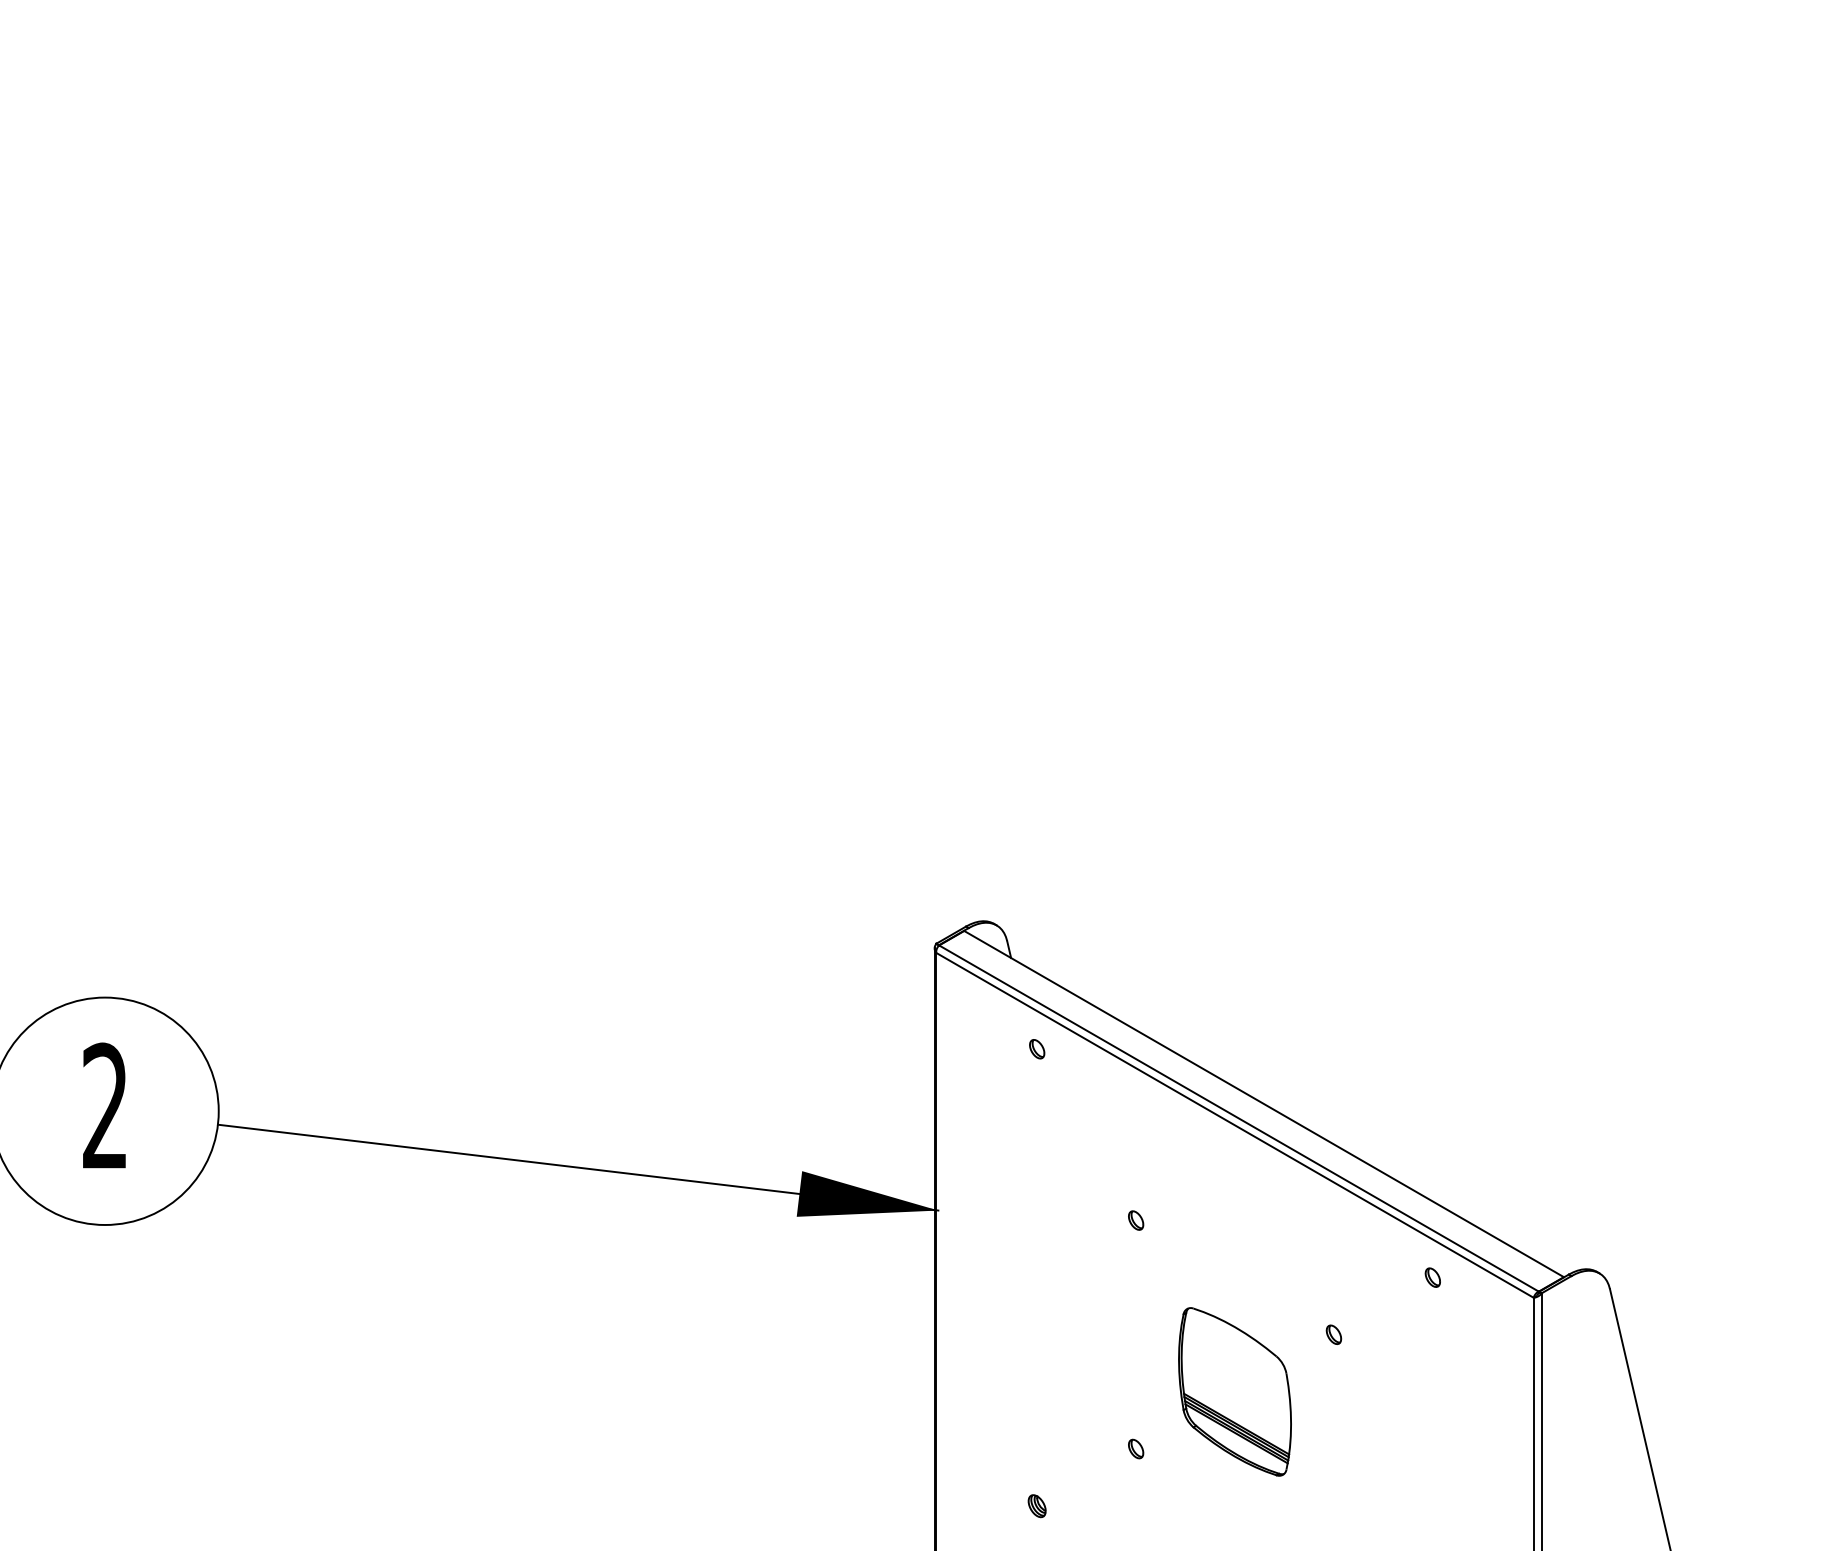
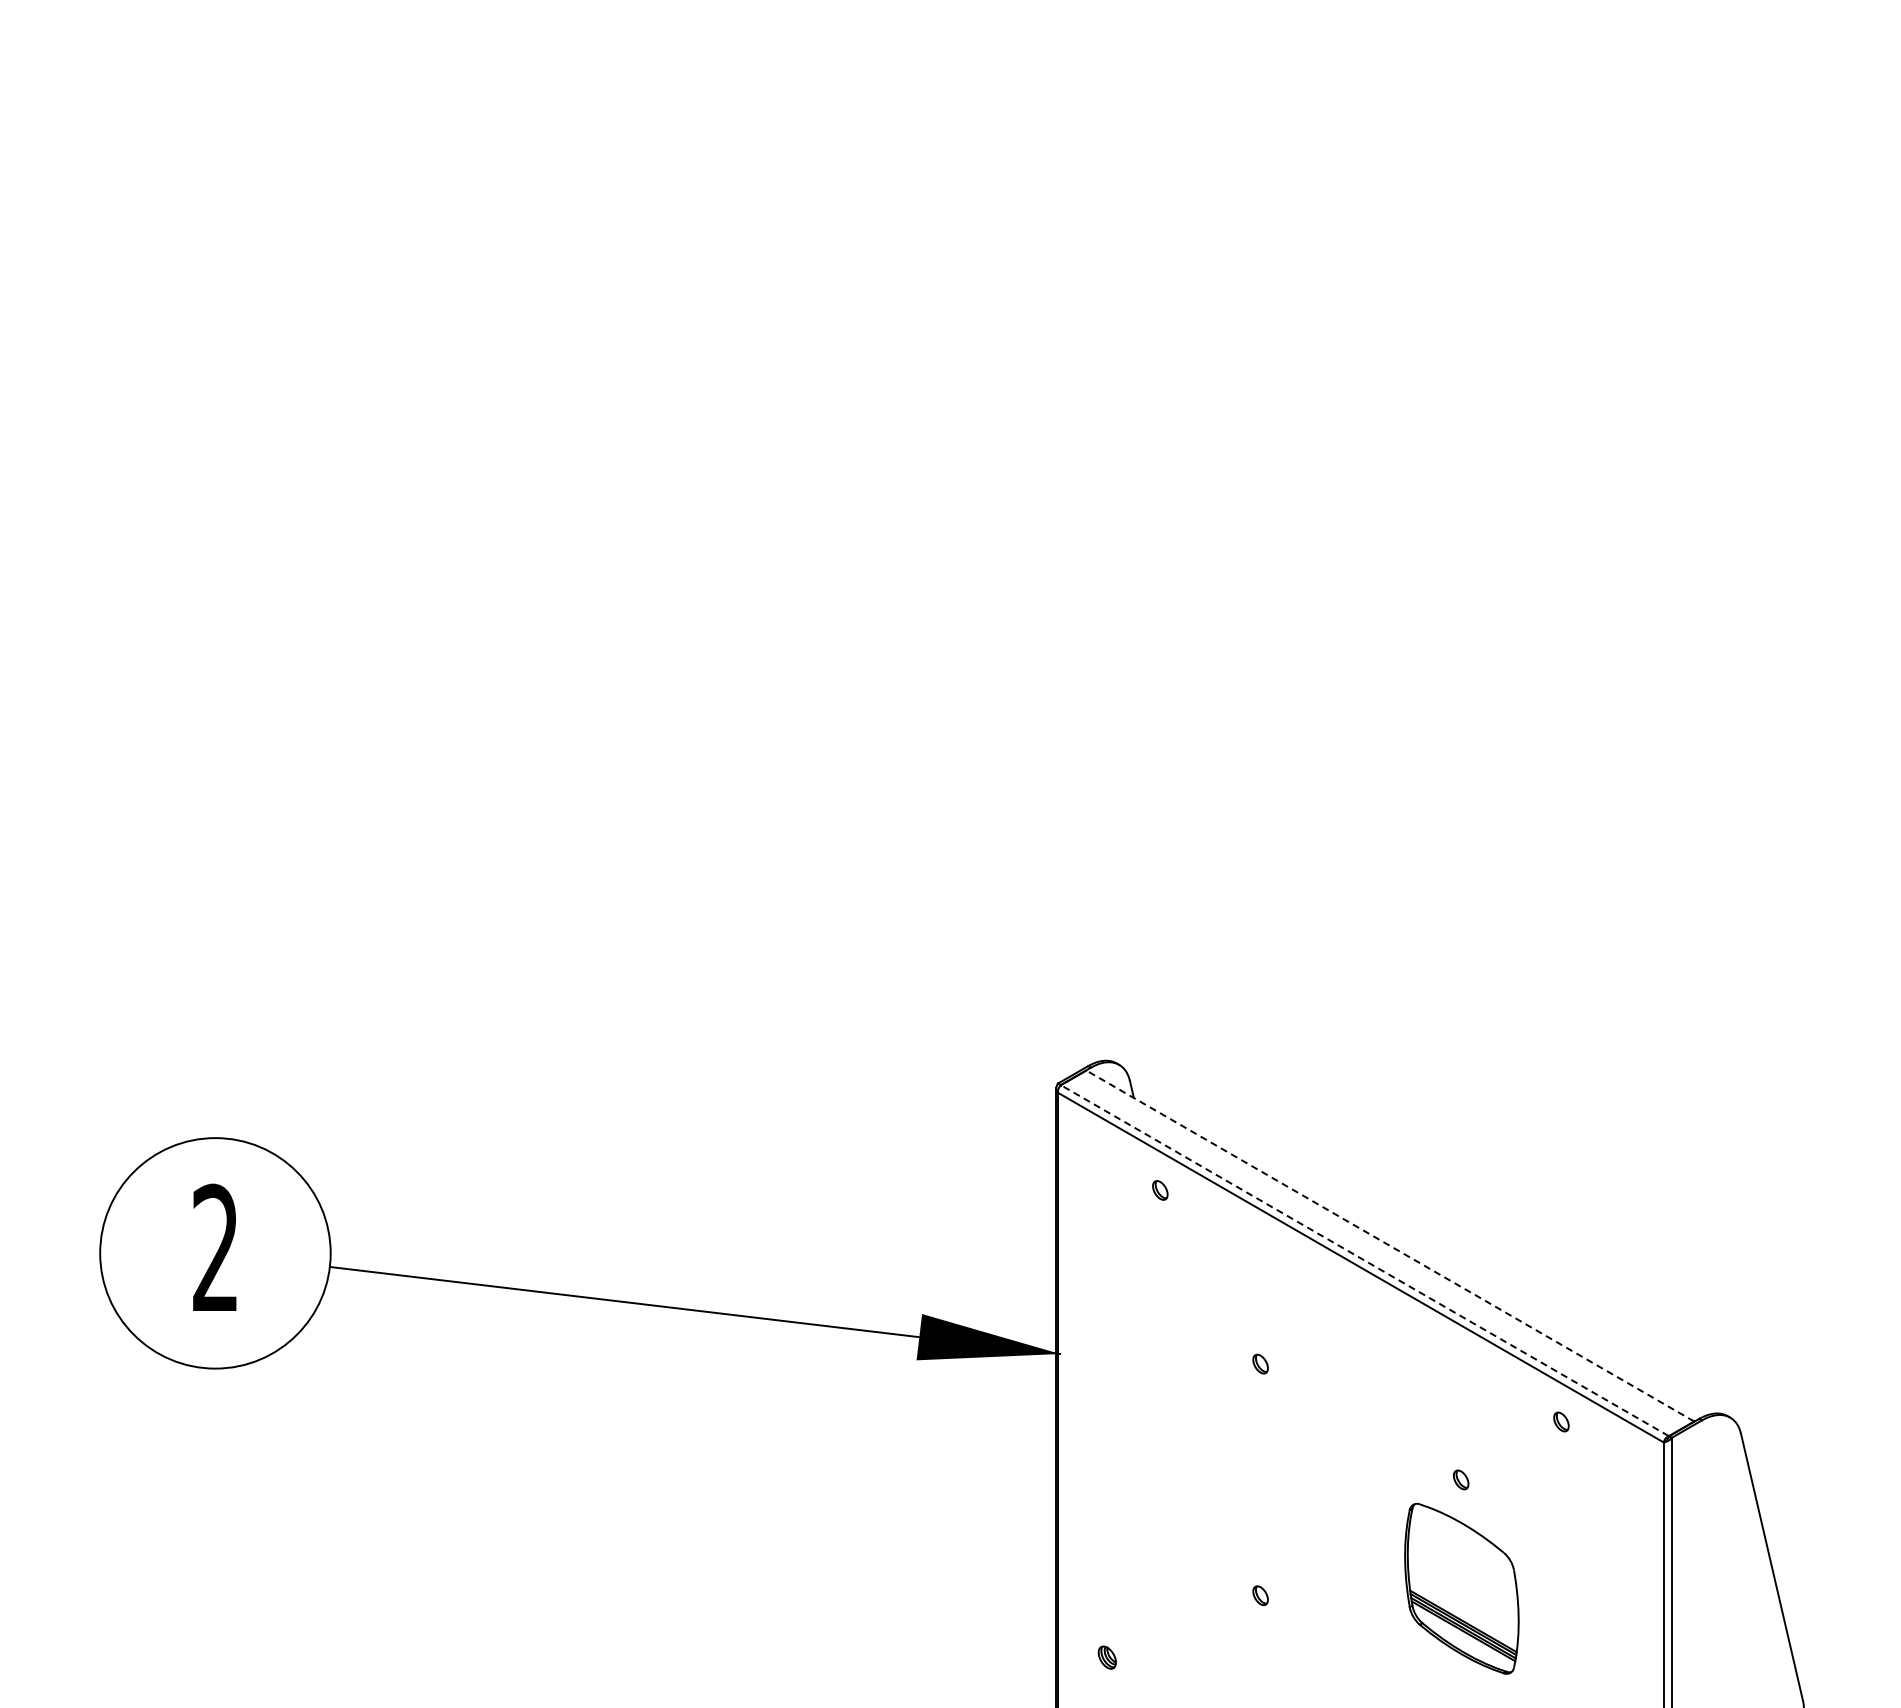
line: (1264, 1104) -> (1390, 1246), solid -> dashed
line: (1238, 1118) -> (1364, 1260), solid -> dashed
part: (1234, 1391) -> (1461, 1588), moved
part: (1036, 1506) -> (1106, 1657), moved

